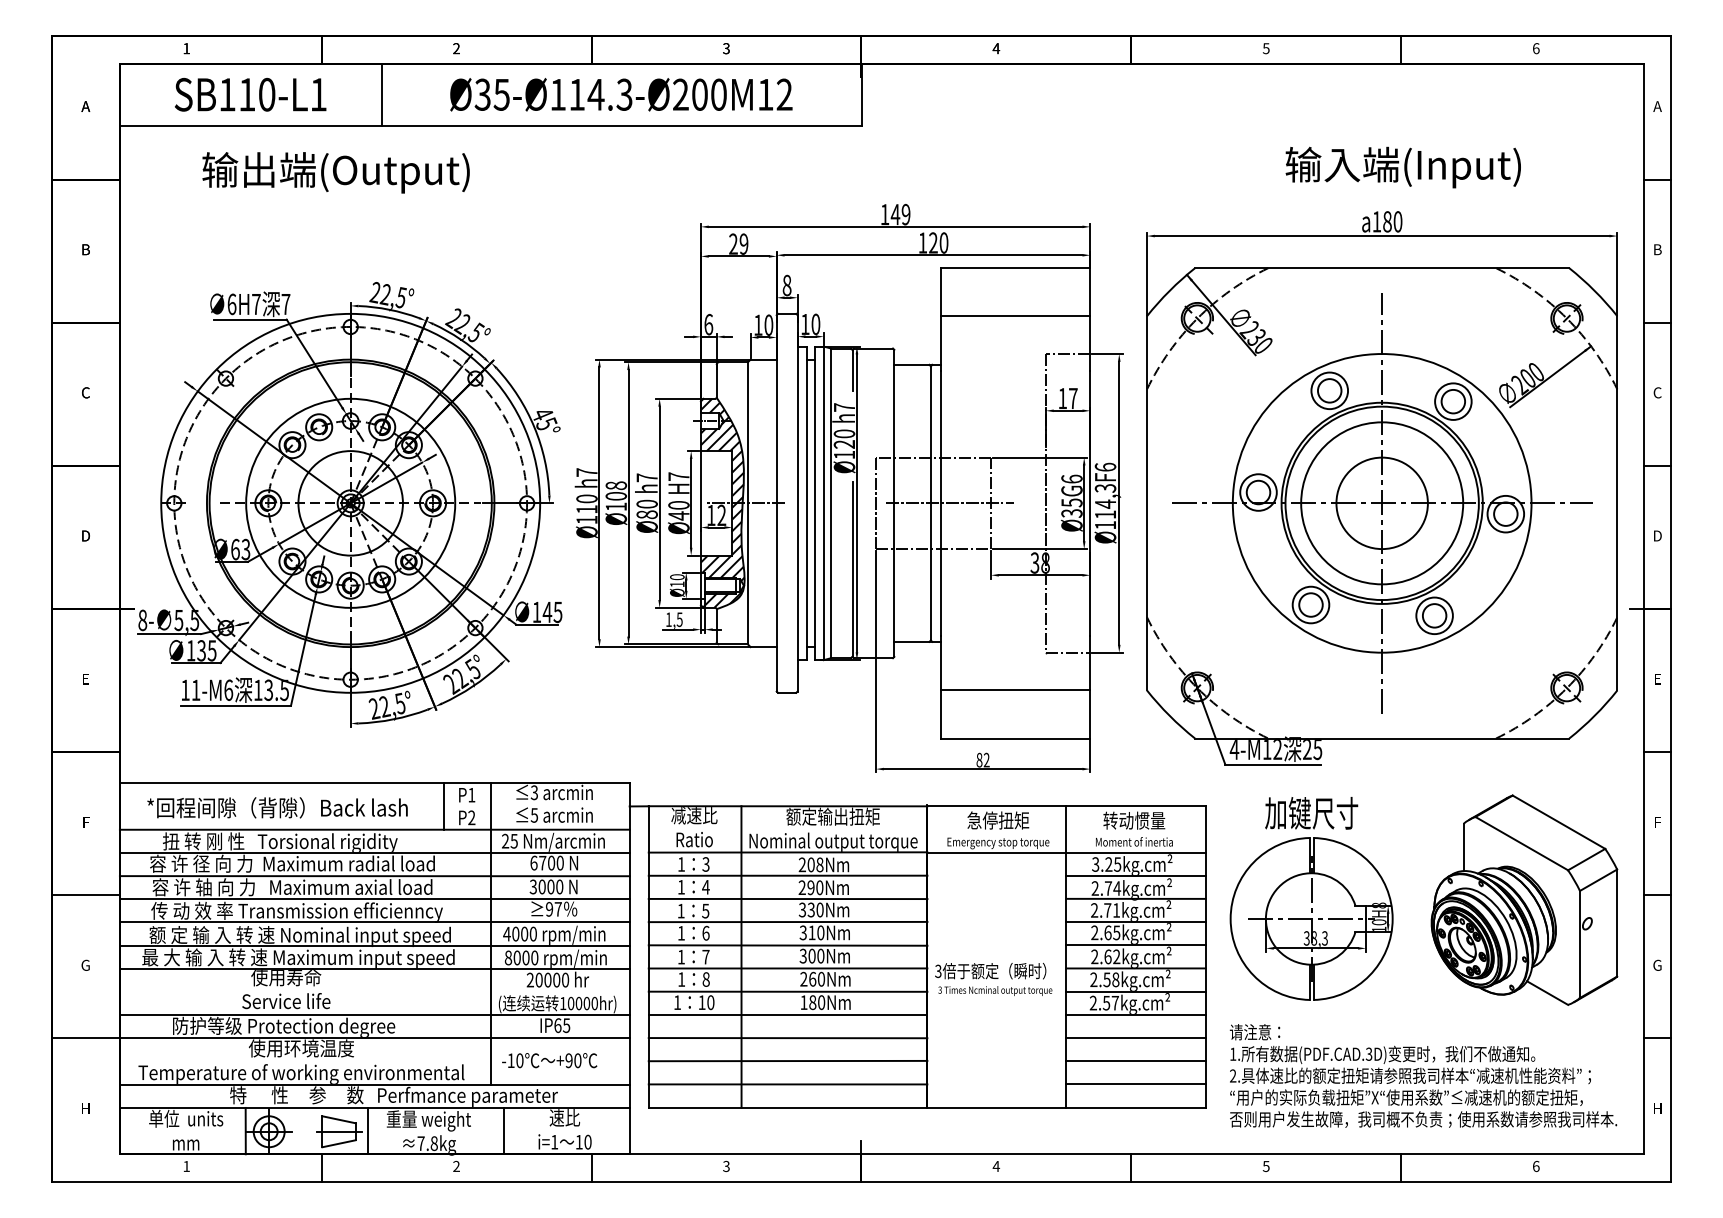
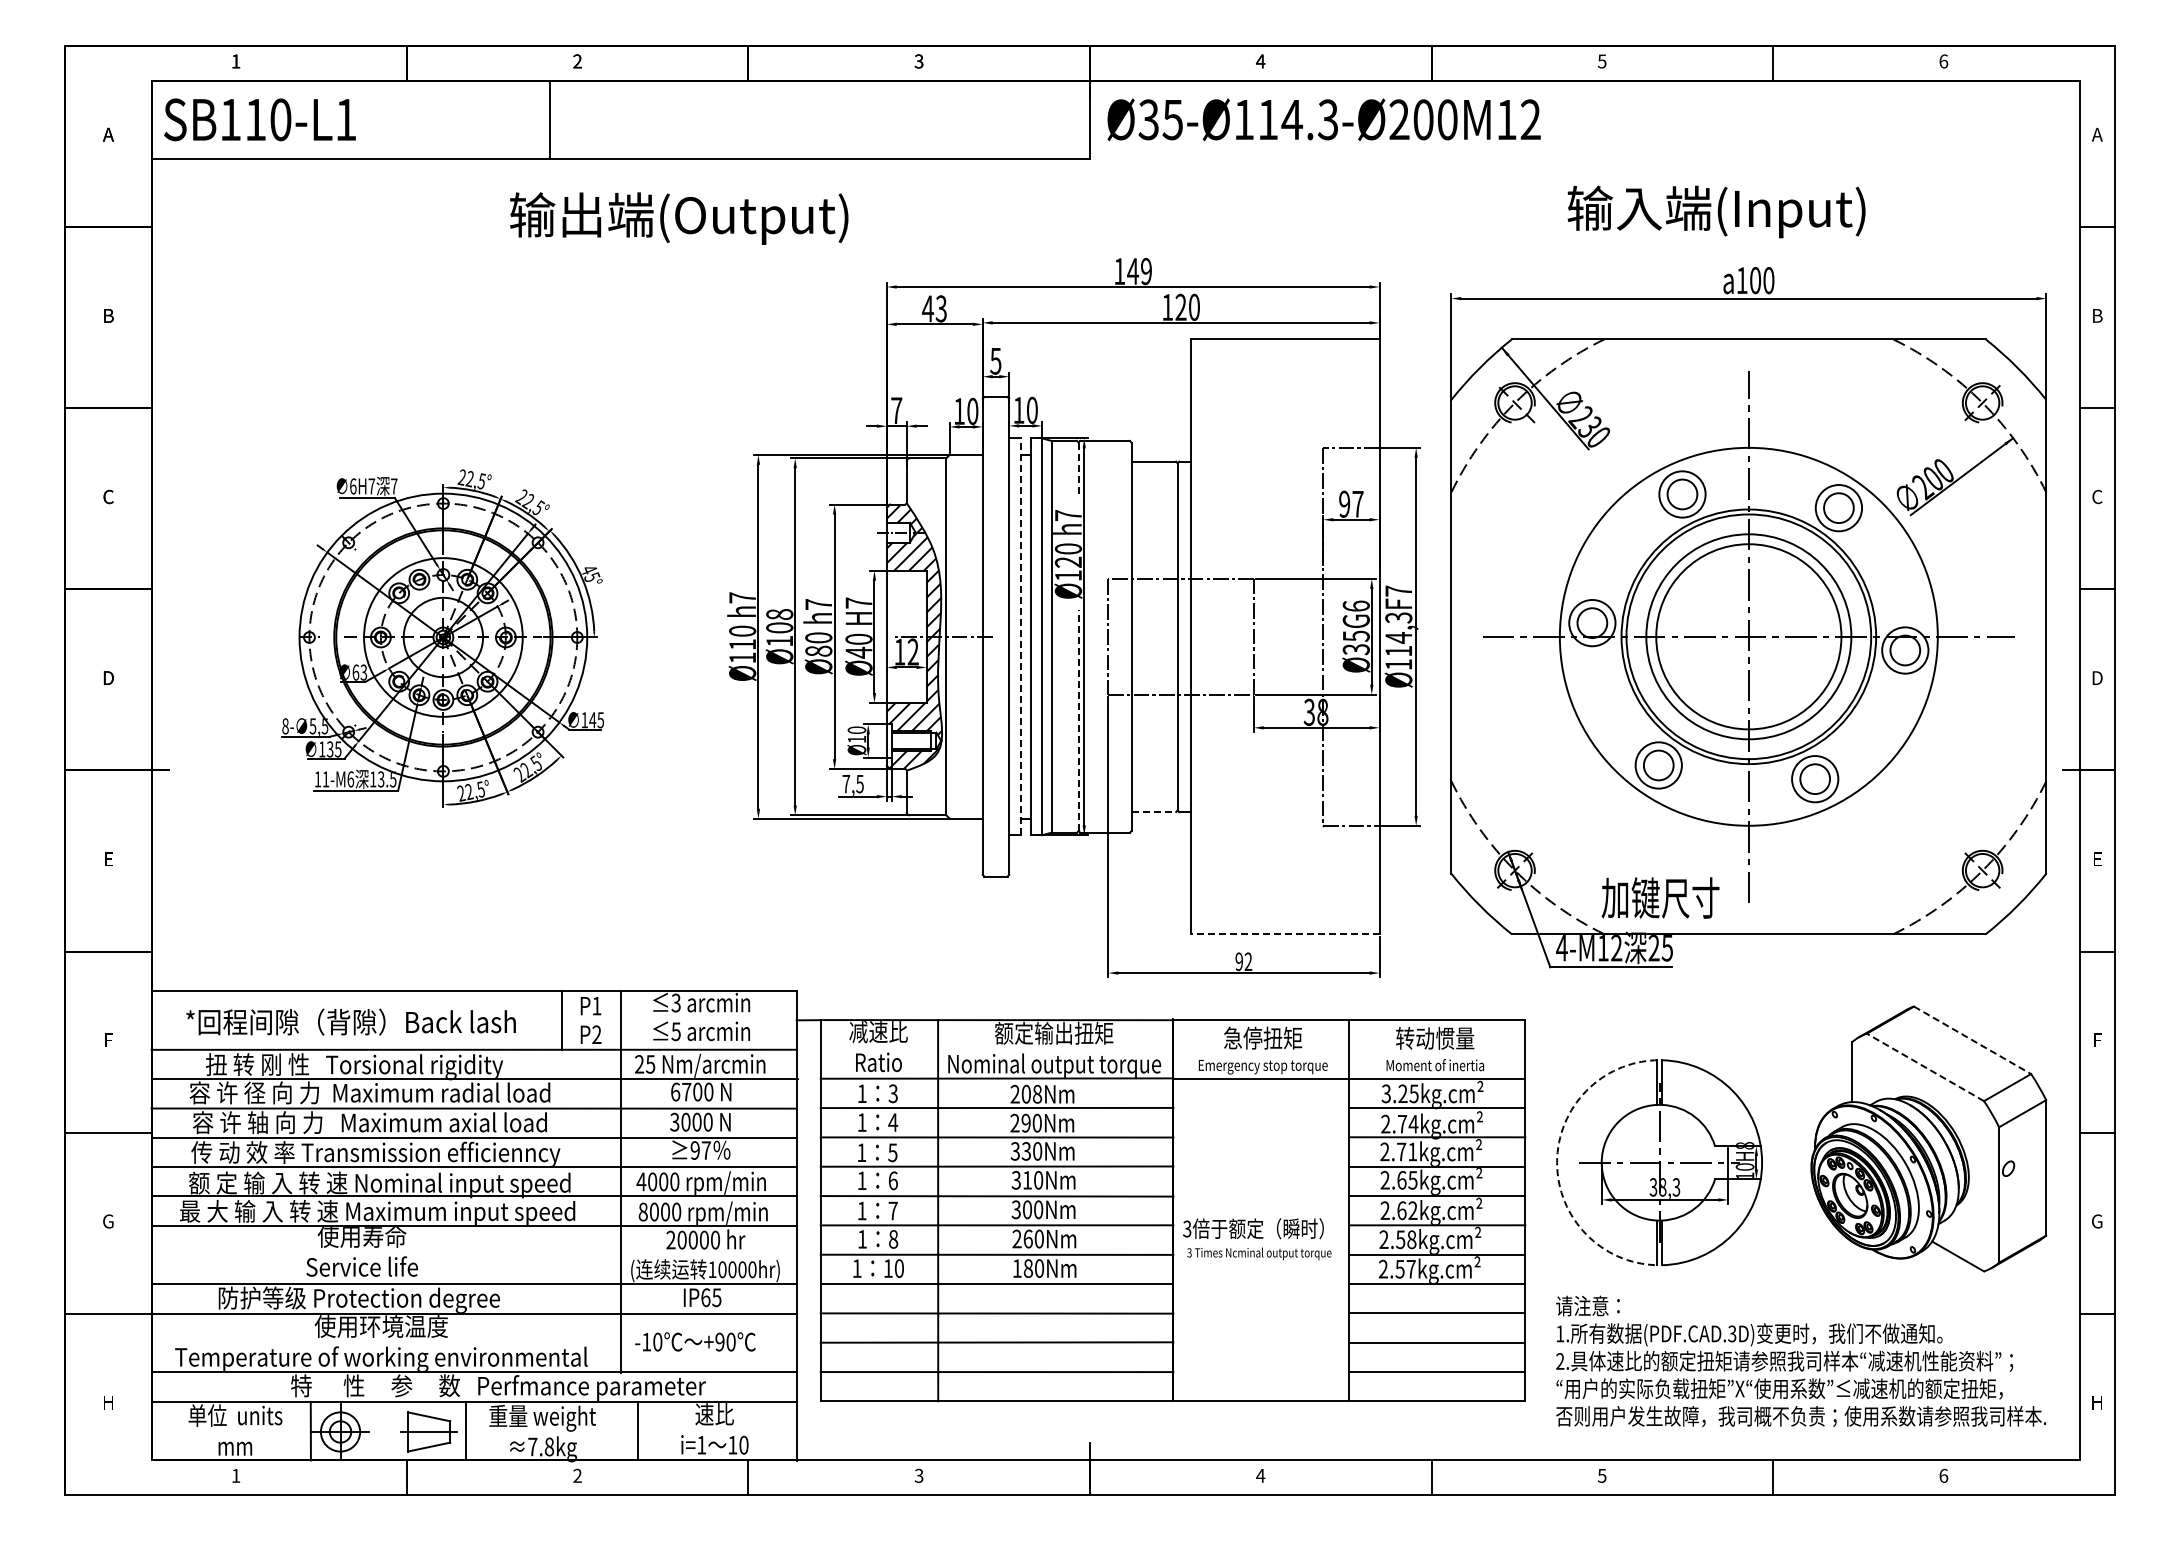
text: (250, 94) -> (259, 119), moved
line: (381, 94) -> (549, 119), moved
text: (620, 94) -> (1323, 119), moved
text: (1403, 167) -> (1716, 211), moved
text: (336, 172) -> (679, 218), moved
text: (1387, 221) -> (1755, 280), 180 -> 100
text: (738, 243) -> (934, 308), 29 -> 43
text: (786, 284) -> (995, 360), 8 -> 5
line: (1016, 316) -> (1285, 400), removed
text: (708, 324) -> (896, 410), 6 -> 7
line: (852, 370) -> (1078, 468), solid -> dashed
text: (1062, 397) -> (1344, 503), 17 -> 97
text: (1105, 466) -> (1398, 590), F6 -> F7
line: (806, 503) -> (1020, 636), solid -> dashed
line: (949, 503) -> (1201, 636), removed
circle: (1381, 503) -> (1748, 636), size x1.6
part: (349, 504) -> (442, 638), size x0.6
line: (852, 569) -> (1078, 720), solid -> dashed
text: (669, 620) -> (846, 784), 1,5 -> 7,5
line: (912, 642) -> (1154, 812), solid -> dashed
line: (1016, 690) -> (1285, 873), removed
line: (1015, 738) -> (1284, 934), solid -> dashed
text: (979, 759) -> (1239, 961), 82 -> 92
text: (1311, 812) -> (1660, 897), moved
line: (1558, 822) -> (1972, 1040), solid -> dashed
line: (1521, 843) -> (1925, 1067), solid -> dashed
arc: (1230, 918) -> (1557, 1162), solid -> dashed

